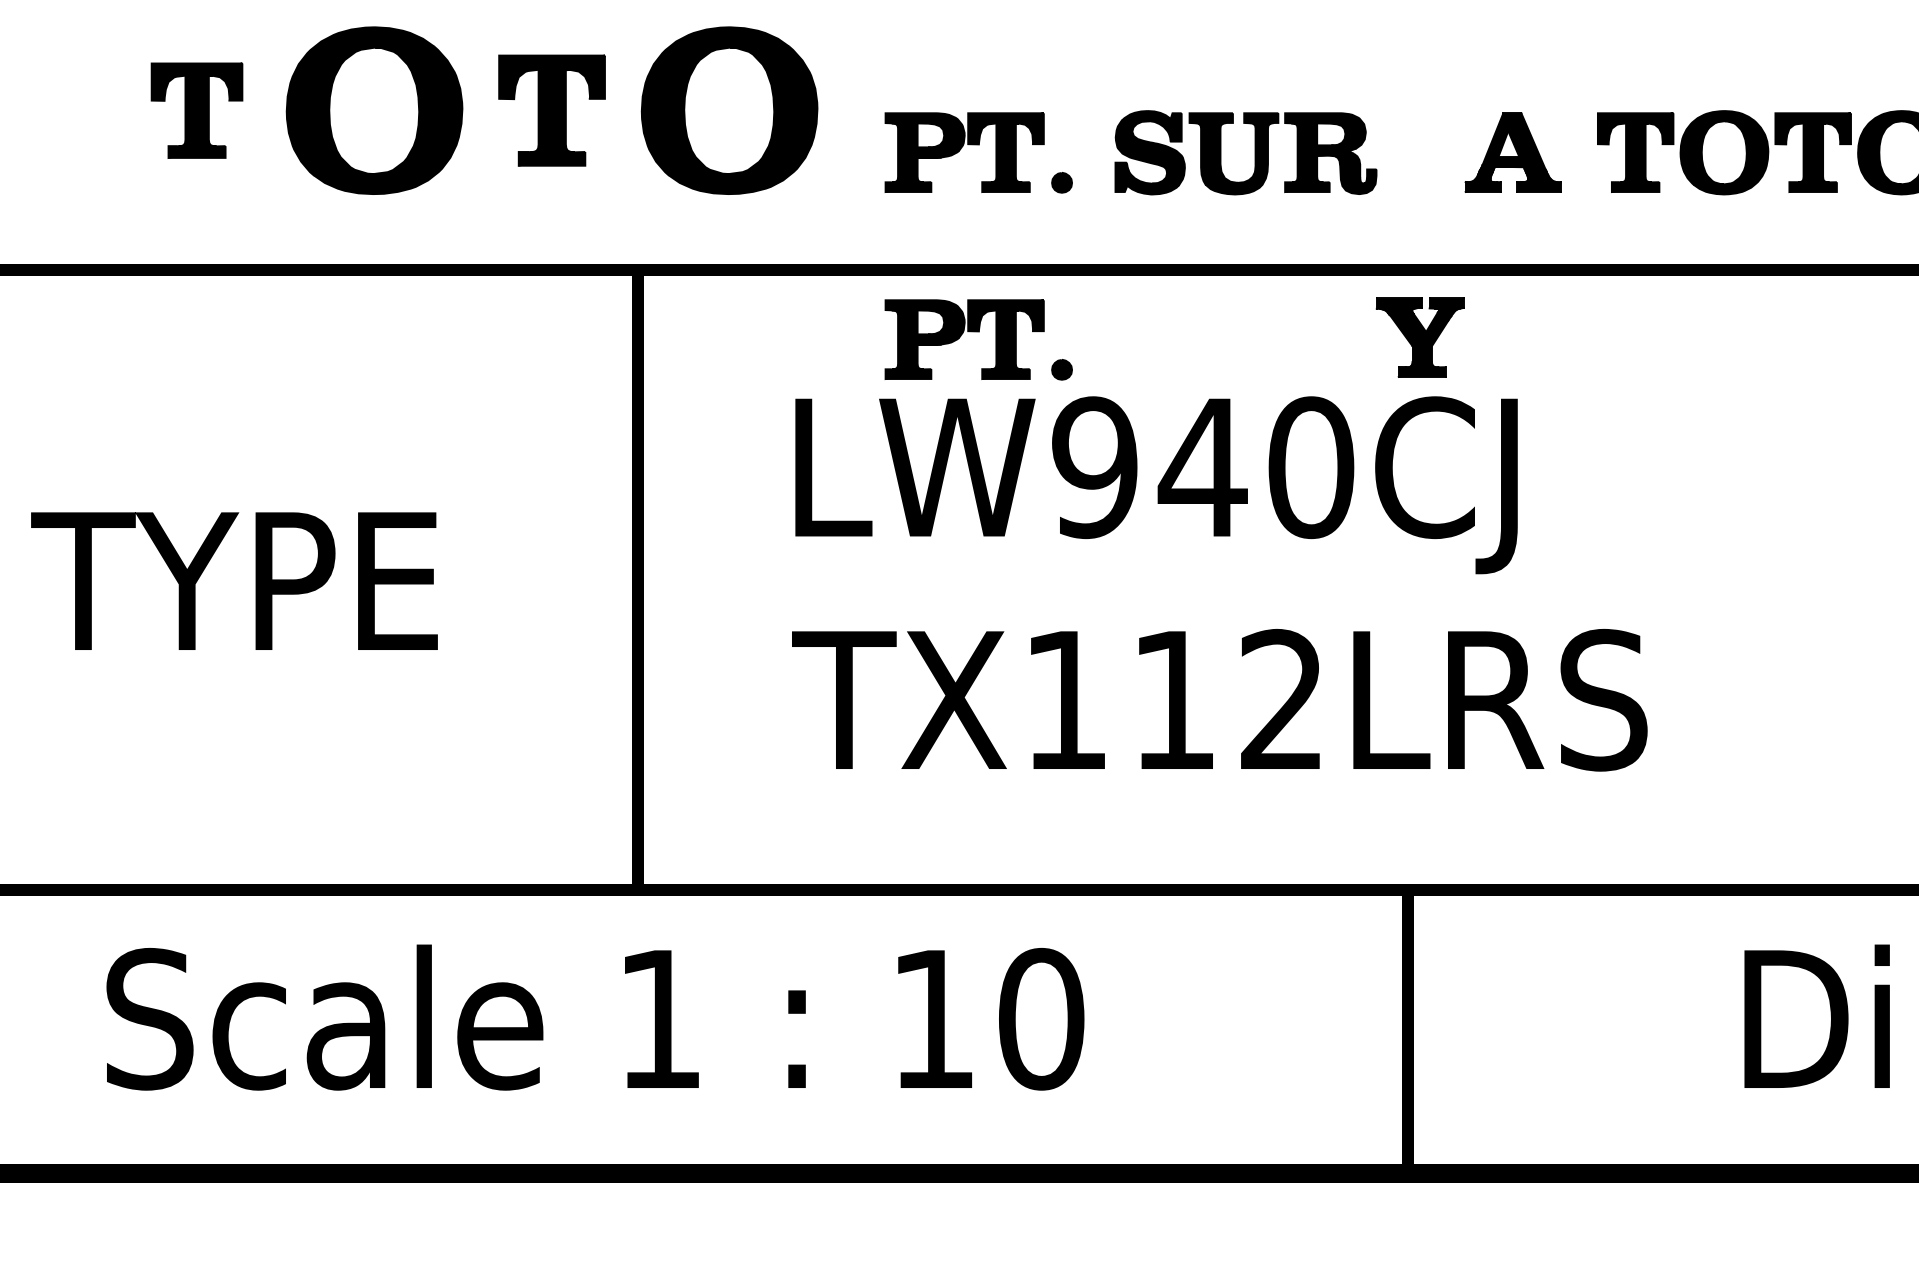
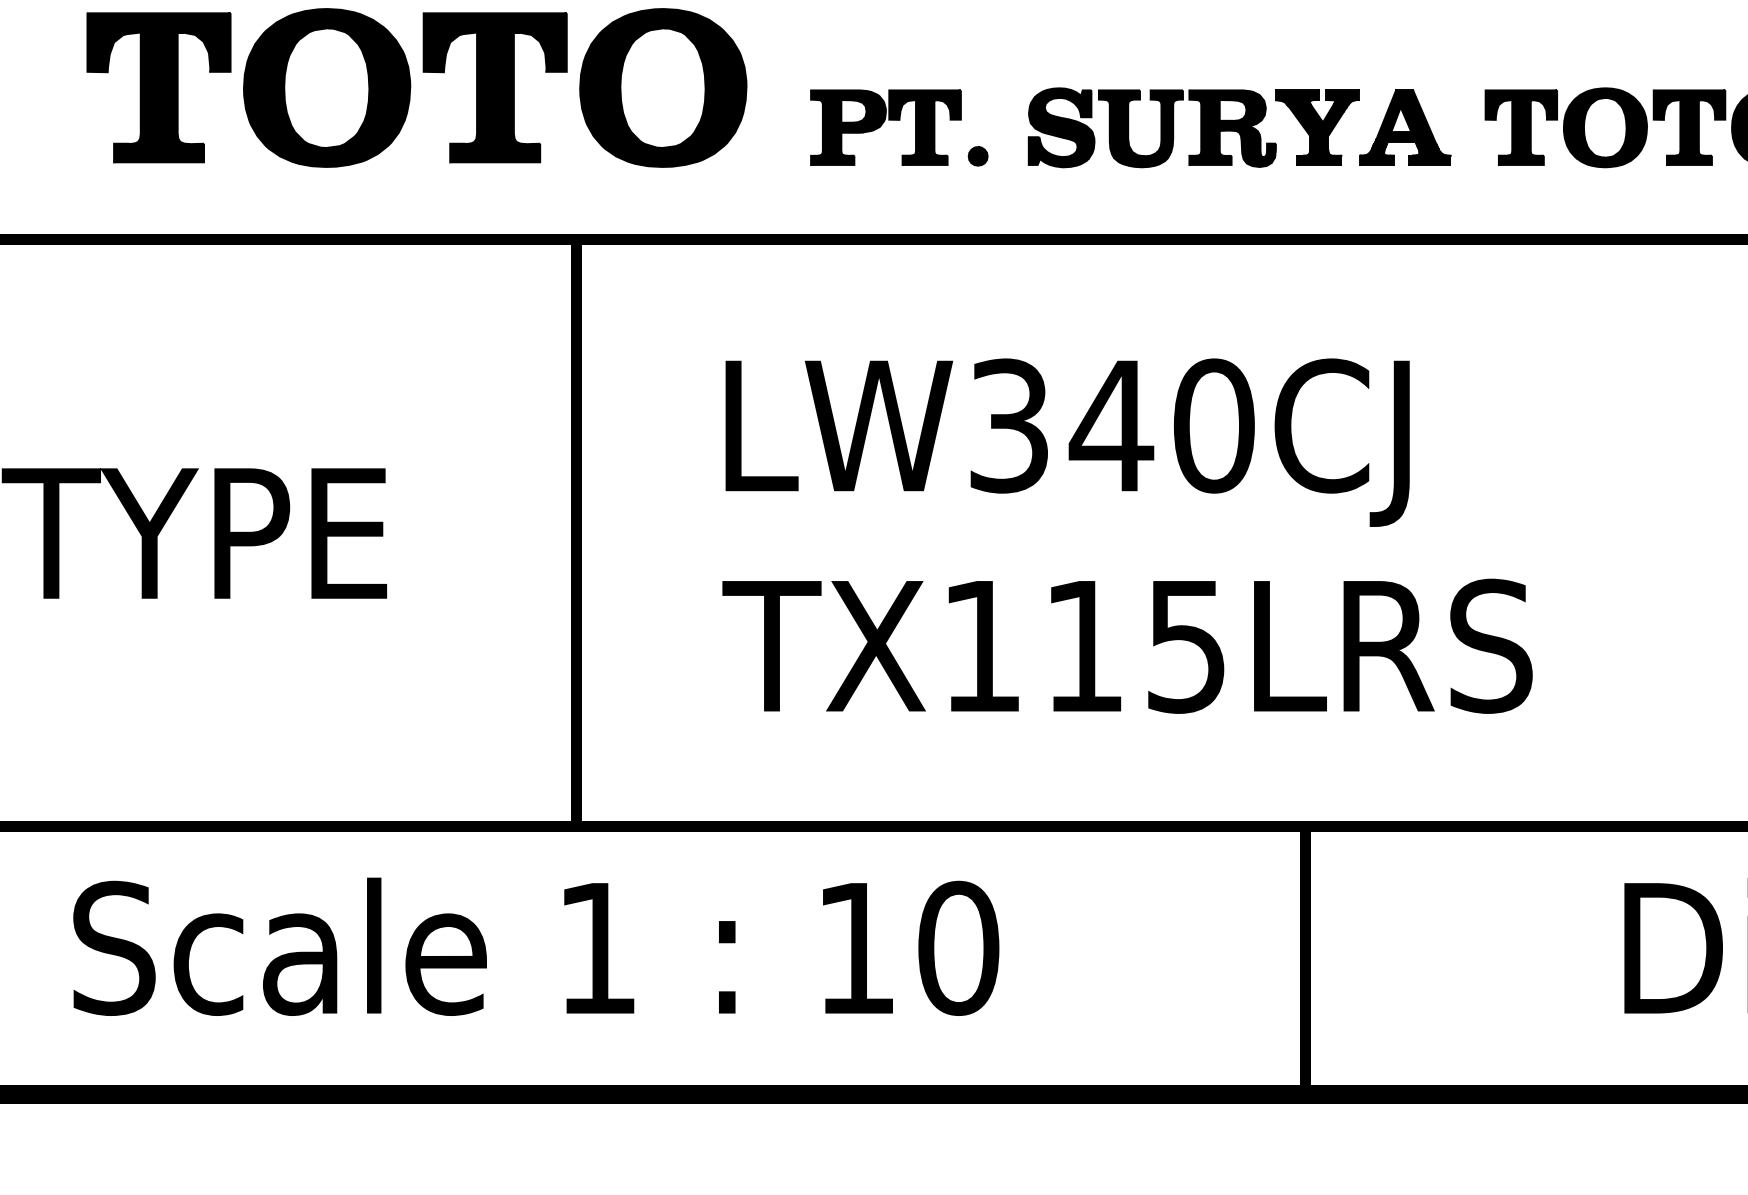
part: (196, 110) -> (158, 87), size x1.67
part: (551, 110) -> (494, 87), size x1.43
part: (978, 332) -> (899, 298), removed
part: (1419, 337) -> (1316, 127), moved
text: (1094, 467) -> (1008, 425), LW940CJ -> LW340CJ
text: (1281, 699) -> (1185, 645), TX112LRS -> TX115LRS

